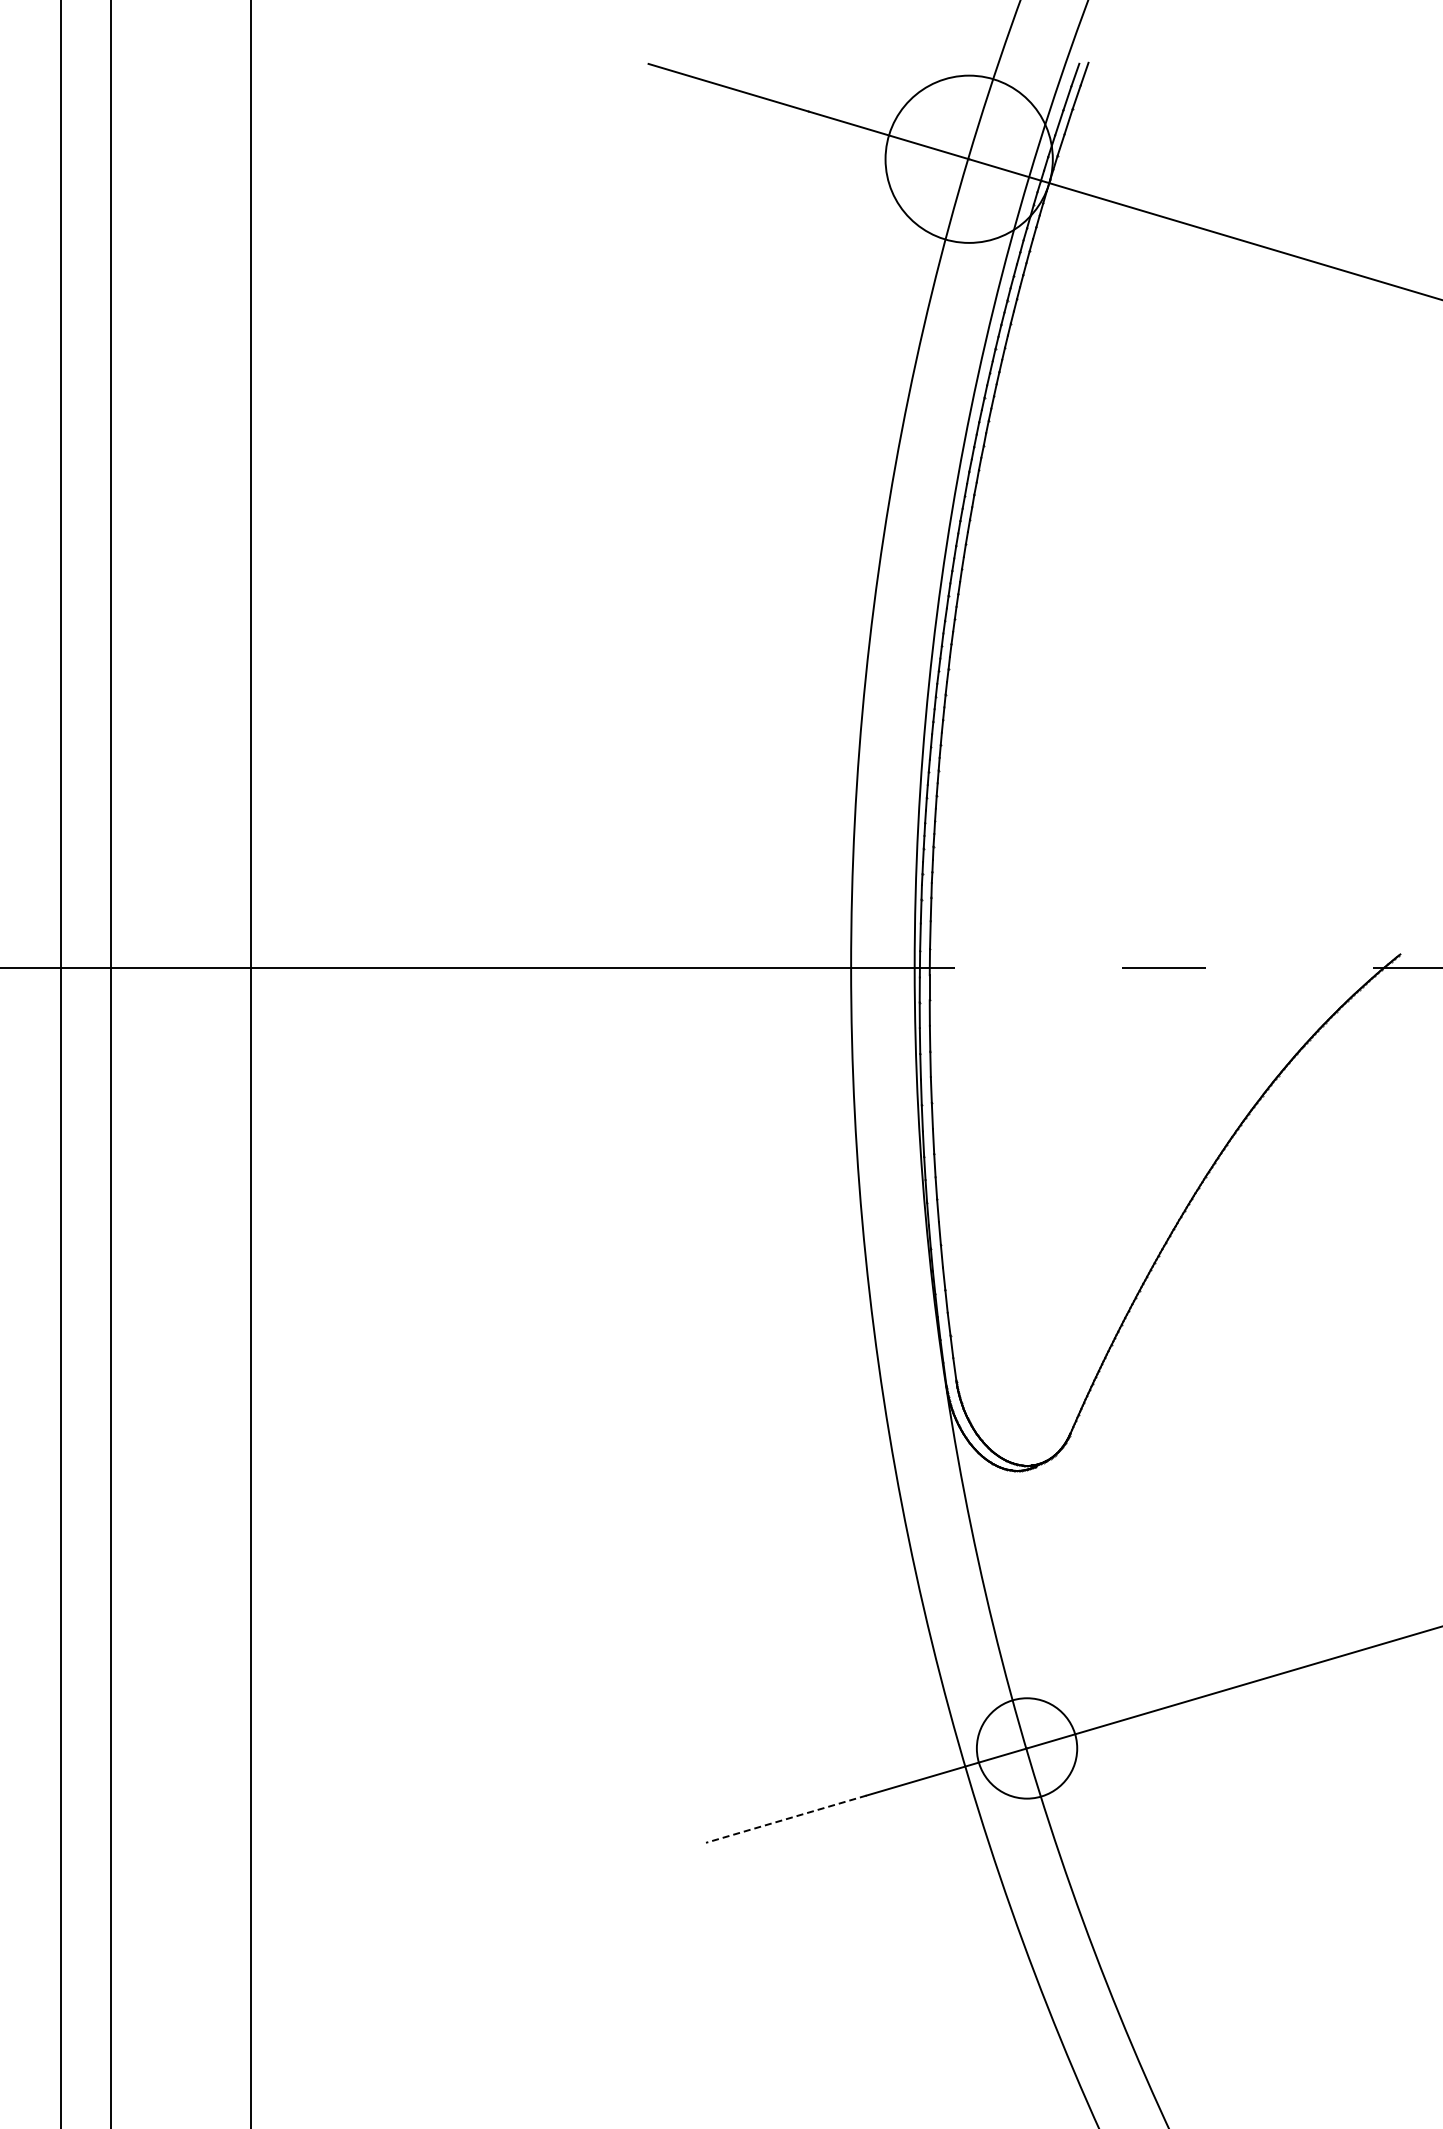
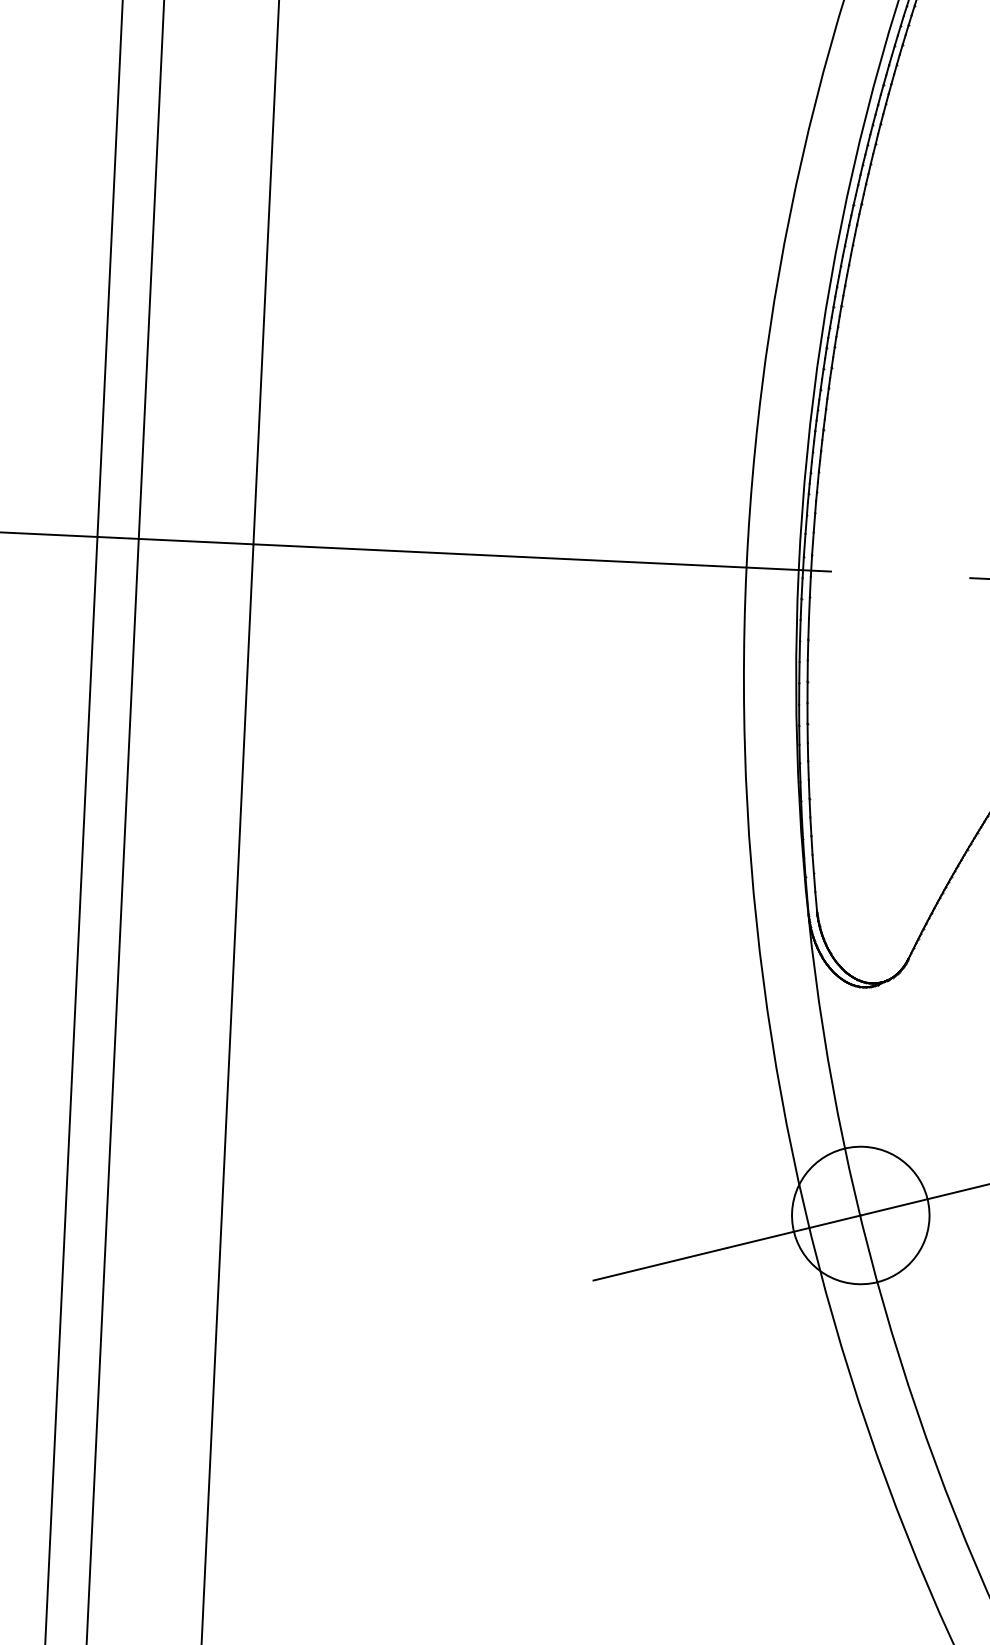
circle: (1026, 1748) -> (860, 1215), size x1.67
line: (786, 1819) -> (660, 1264), dashed -> solid

